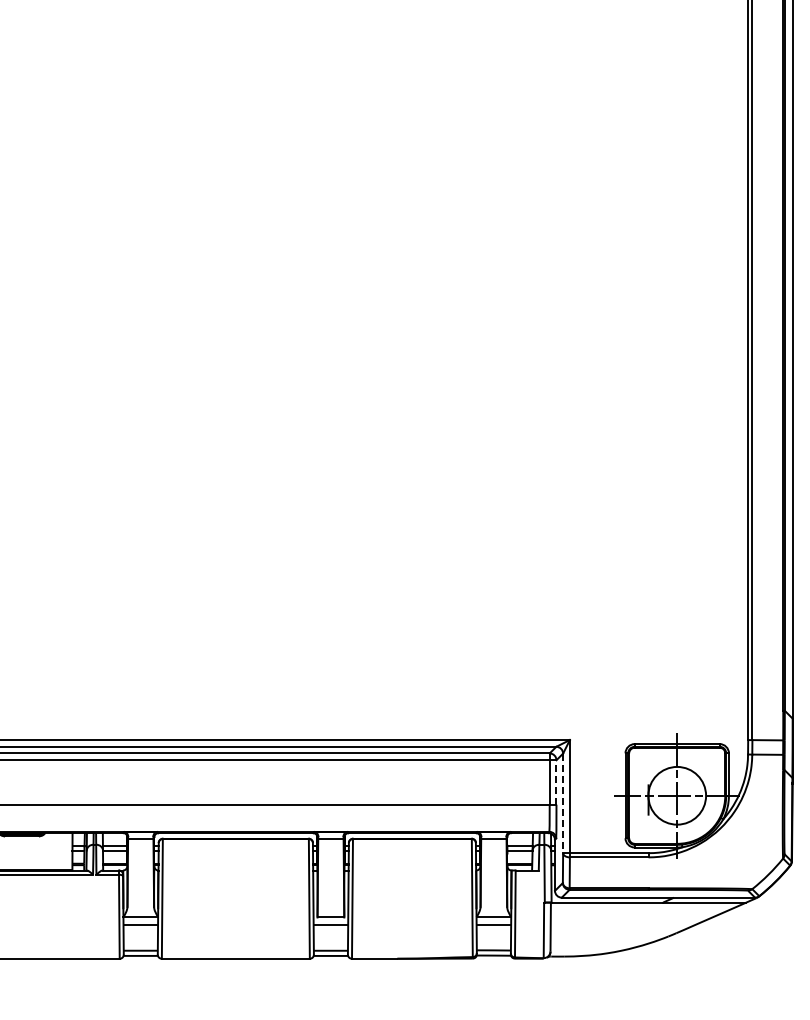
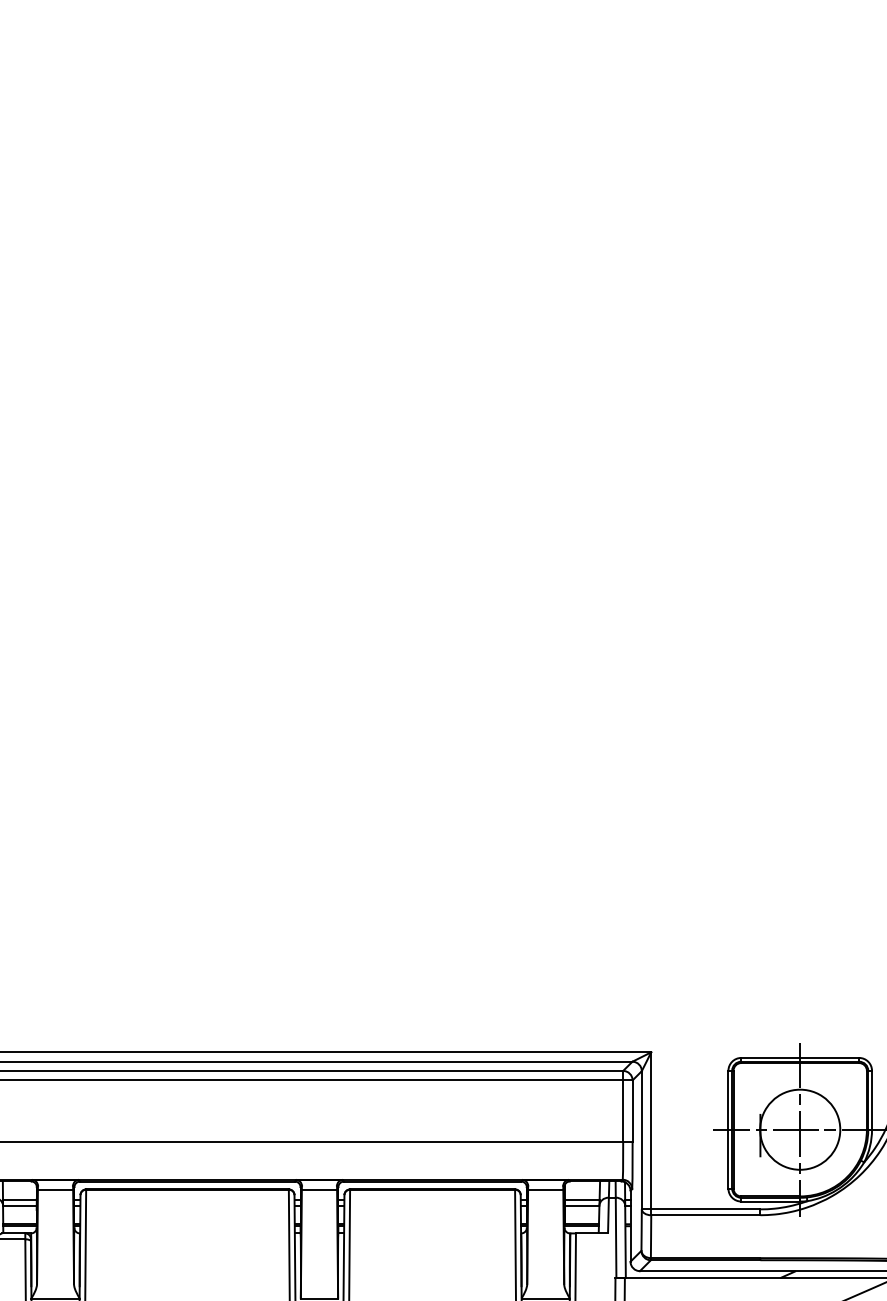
line: (556, 781) -> (632, 1109), dashed -> solid
line: (563, 803) -> (642, 1140), dashed -> solid

